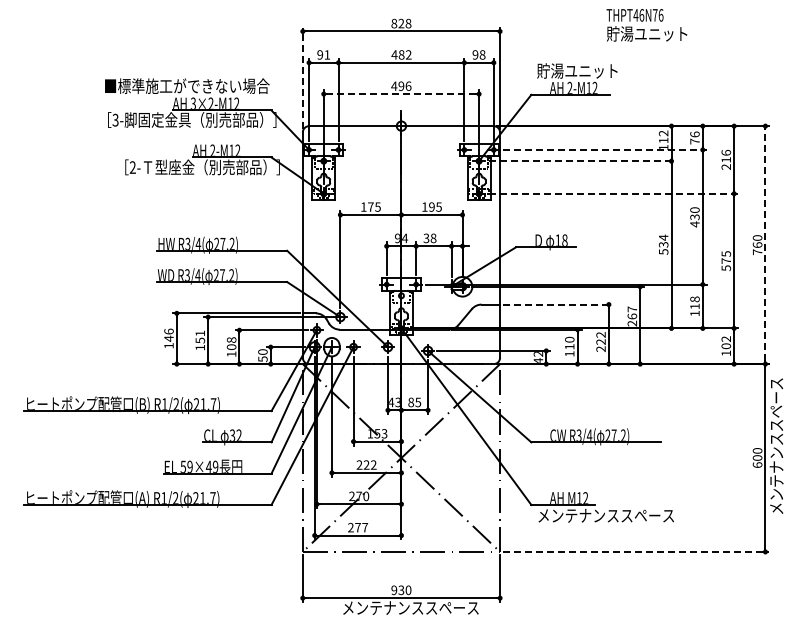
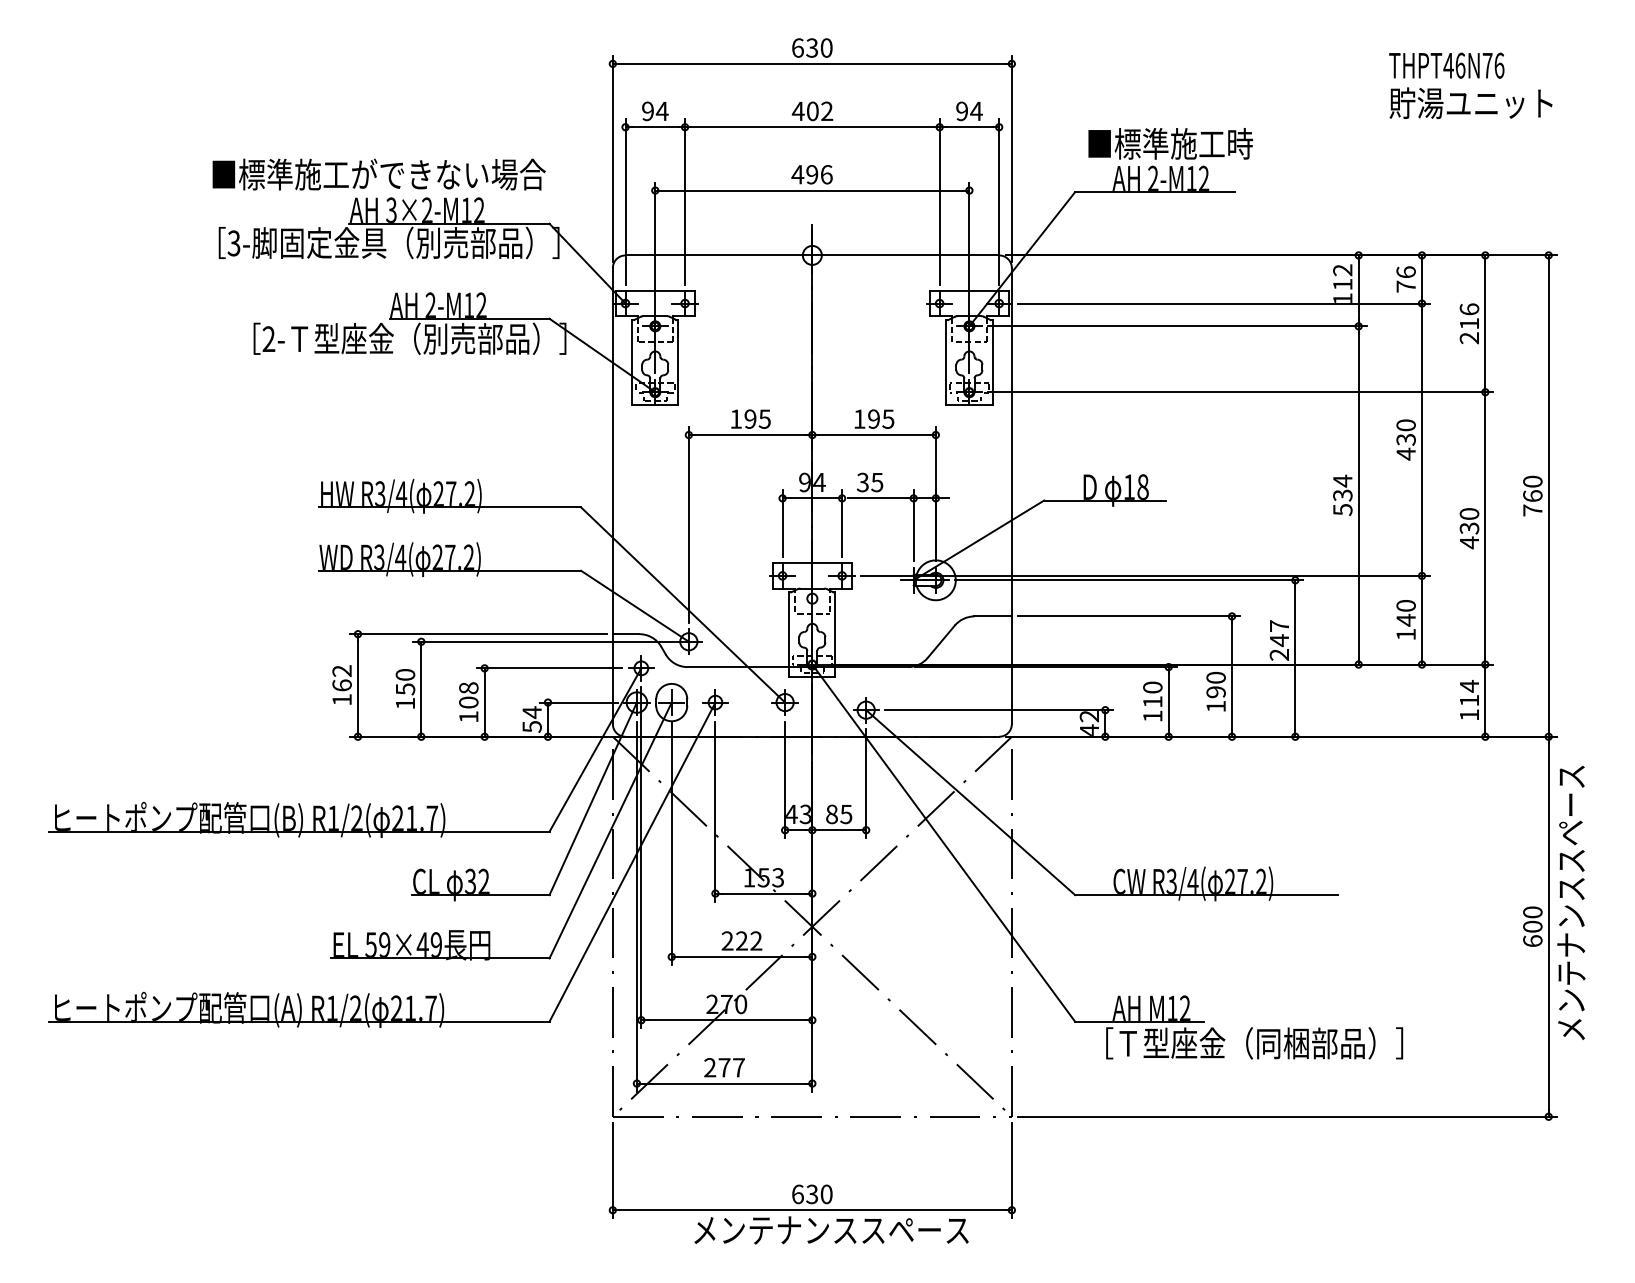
text: (401, 23) -> (812, 47), 828 -> 630
text: (646, 25) -> (1469, 86), moved
text: (327, 54) -> (662, 110), 91 -> 94
text: (401, 54) -> (812, 110), 482 -> 402
text: (482, 54) -> (976, 110), 98 -> 94
text: (578, 70) -> (1170, 142), 貯湯ユニット -> ■標準施工時
line: (302, 78) -> (612, 159), dashed -> solid
line: (401, 94) -> (812, 191), dashed -> solid
line: (604, 149) -> (1223, 302), dashed -> solid
line: (582, 161) -> (1178, 326), dashed -> solid
line: (613, 193) -> (1241, 391), dashed -> solid
text: (370, 206) -> (749, 417), 175 -> 195
text: (433, 237) -> (877, 480), 38 -> 35
line: (765, 245) -> (1548, 496), dashed -> solid
text: (726, 261) -> (1469, 529), 575 -> 430
text: (694, 302) -> (1405, 612), 118 -> 140
line: (558, 304) -> (1130, 616), dashed -> solid
text: (632, 316) -> (1279, 640), 267 -> 247
text: (200, 333) -> (405, 674), 151 -> 150
text: (168, 334) -> (341, 676), 146 -> 162
text: (600, 342) -> (1215, 693), 222 -> 190
text: (726, 342) -> (1469, 693), 102 -> 114
text: (262, 352) -> (531, 713), 50 -> 54
text: (615, 515) -> (1245, 1043), メンテナンススペース -> ［Ｔ型座金（同梱部品）］
line: (636, 551) -> (1287, 1115), dashed -> solid
text: (394, 590) -> (798, 1194), 930 -> 630

